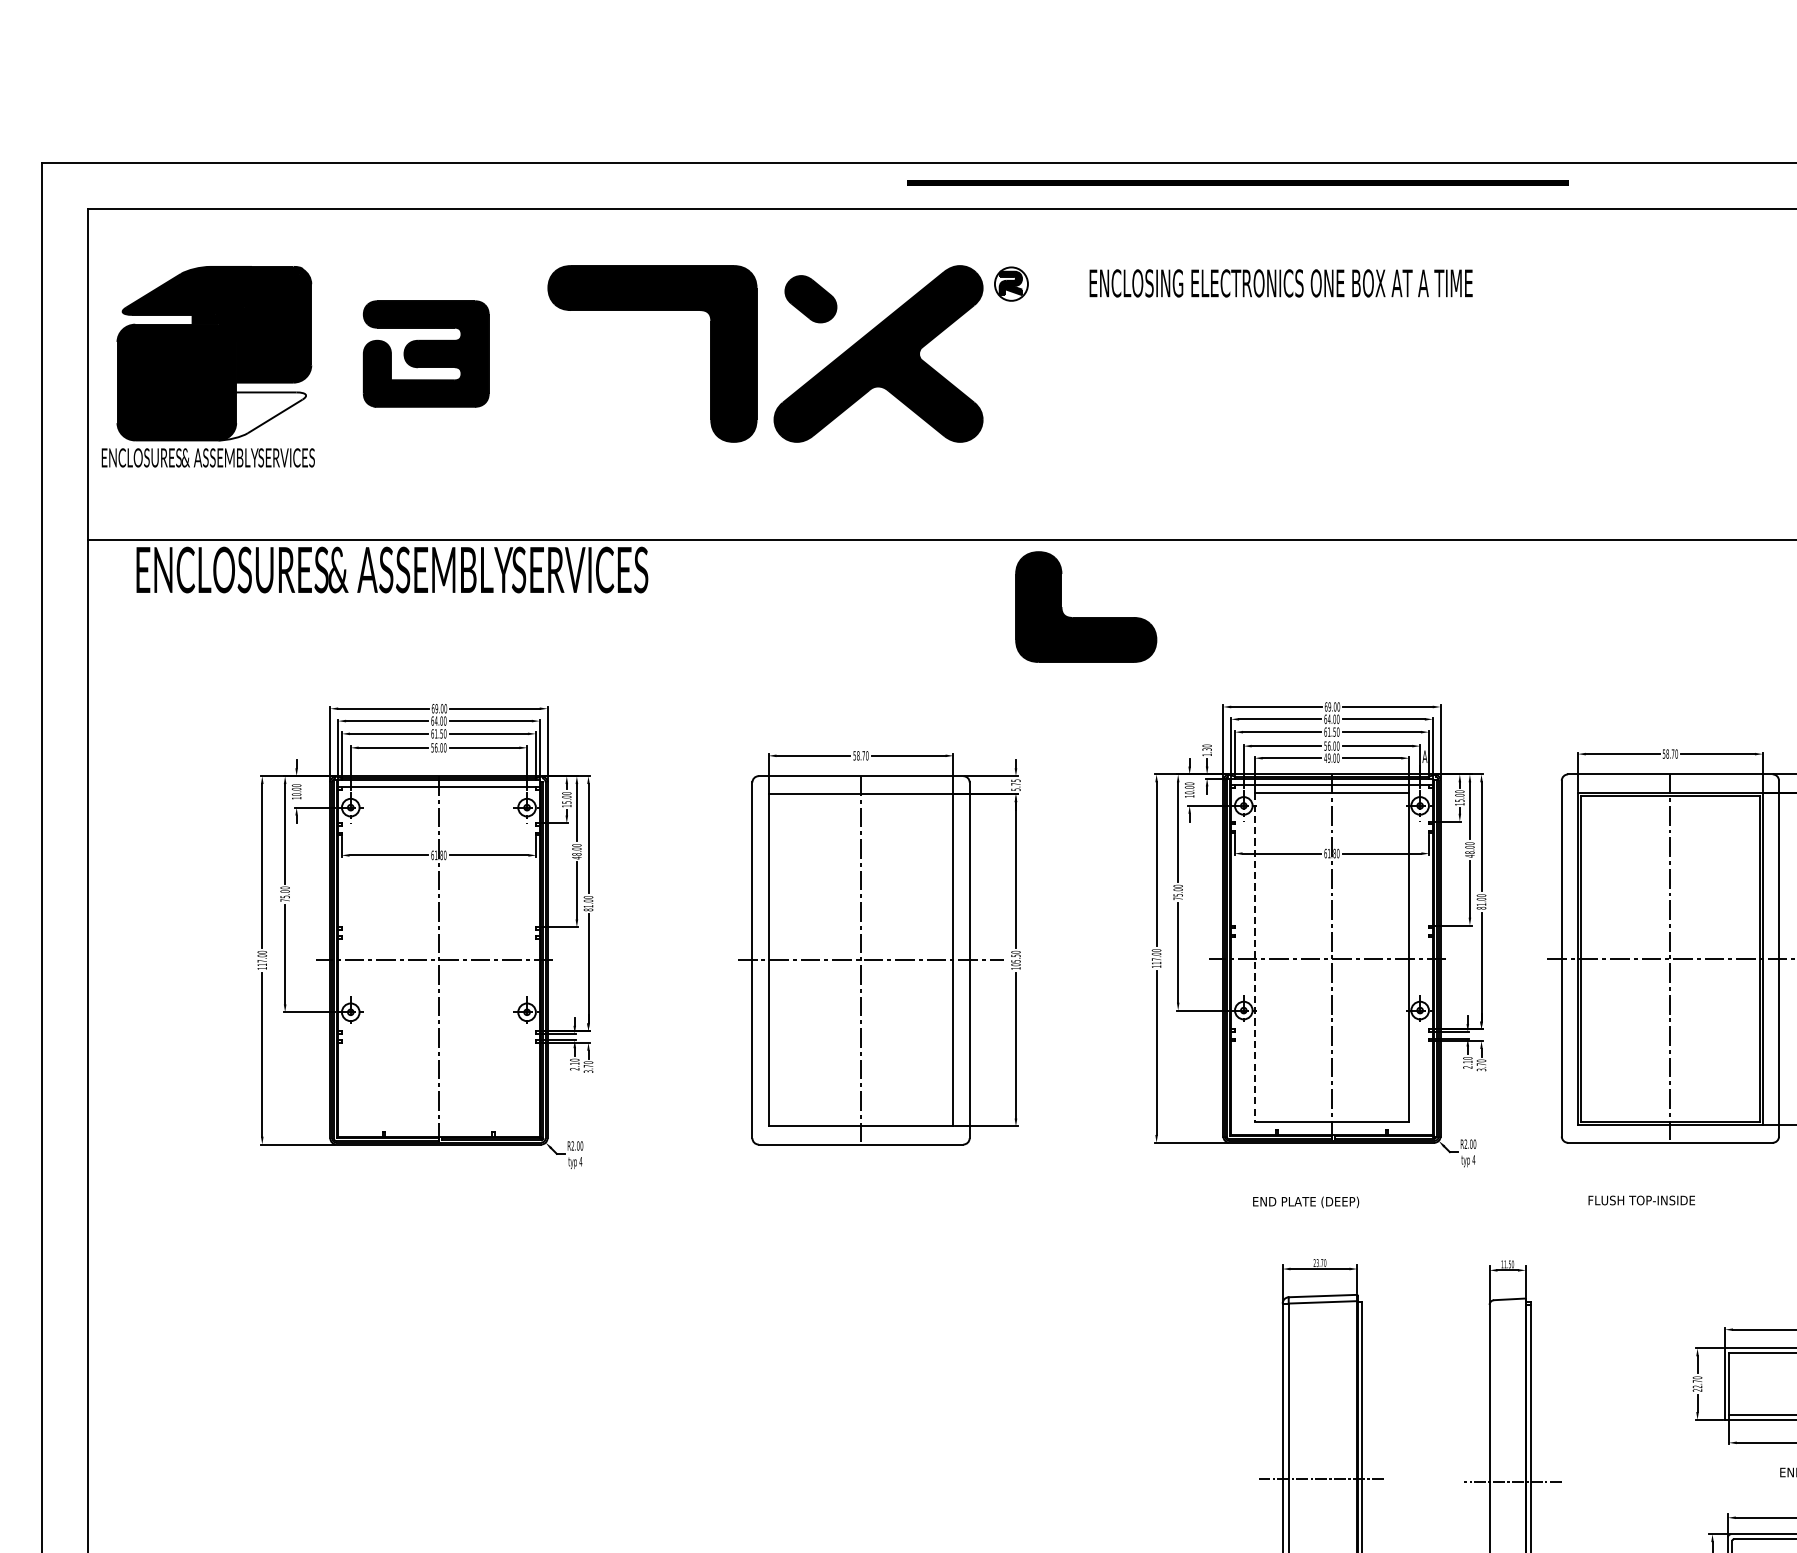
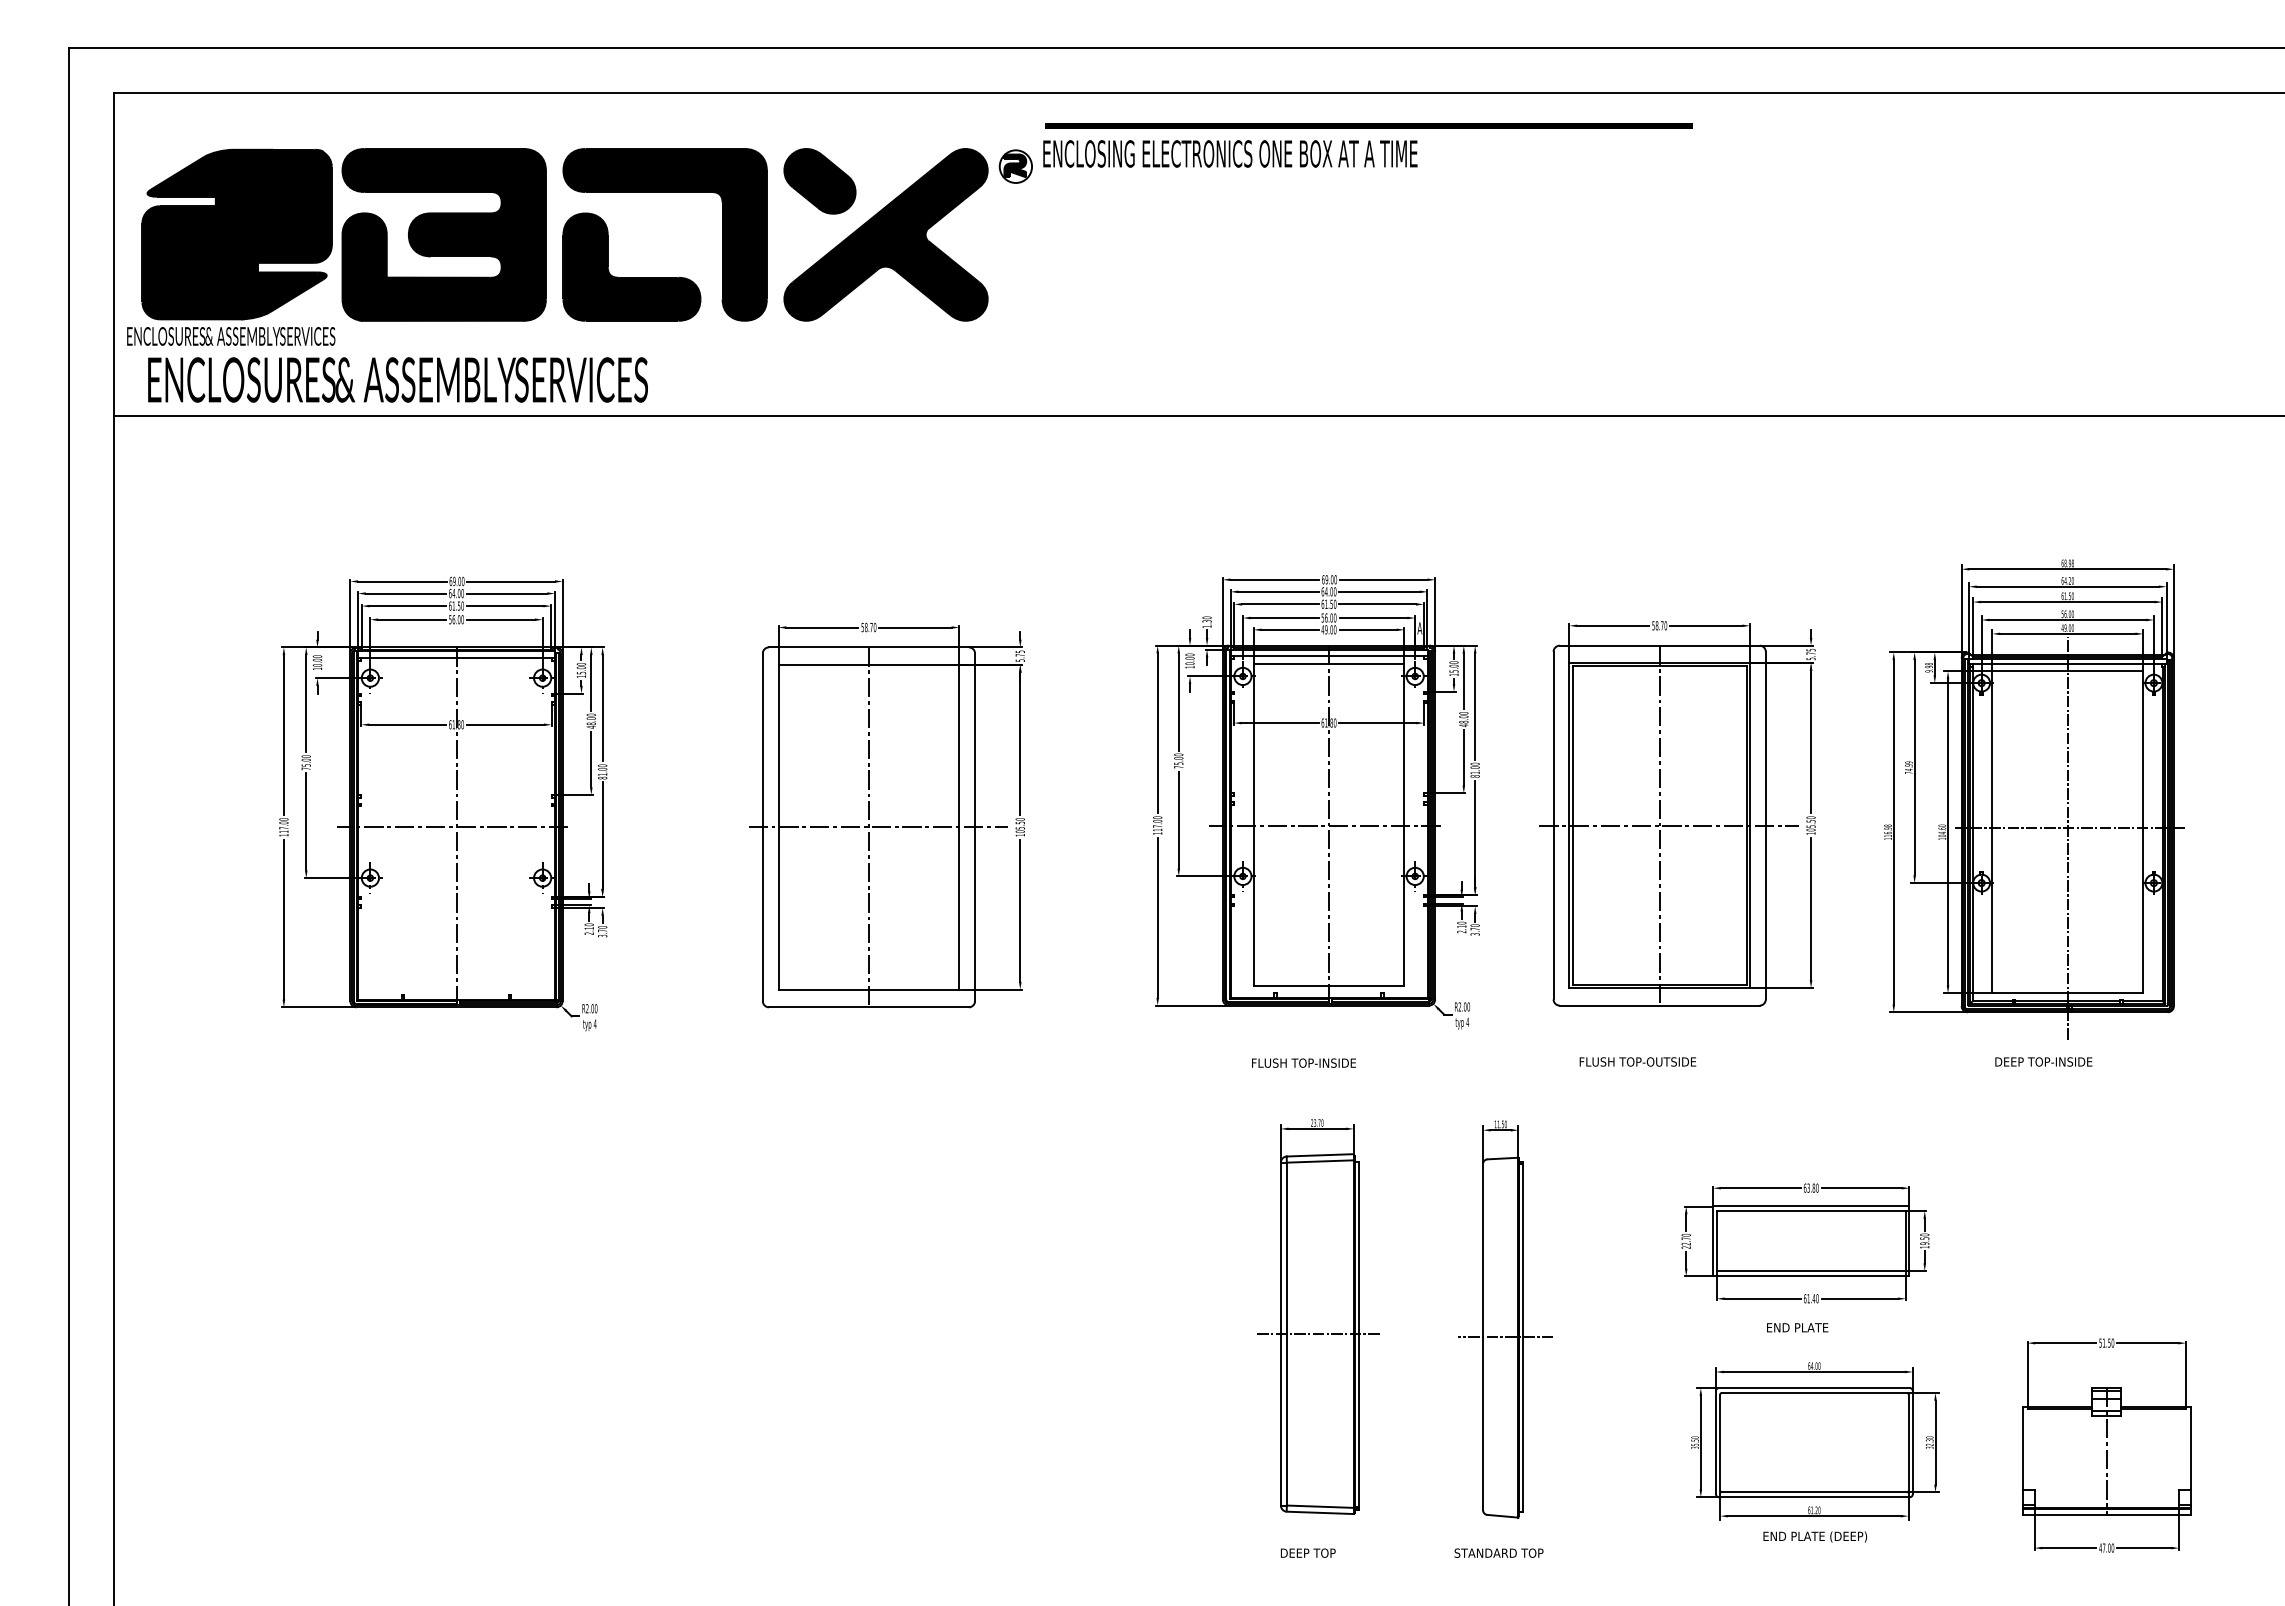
line: (1237, 182) -> (1368, 125), moved
text: (1281, 282) -> (1230, 153), moved
part: (810, 299) -> (819, 181), size x1.43
part: (425, 353) -> (443, 234), size x1.67
fill: (261, 416) -> (283, 295), added
text: (391, 569) -> (397, 379), moved
part: (1085, 617) -> (631, 277), moved
line: (1254, 957) -> (1253, 824), dashed -> solid
text: (1682, 1200) -> (1671, 1061), FLUSH TOP-INSIDE -> FLUSH TOP-OUTSIDE
text: (1306, 1202) -> (1304, 1063), END PLATE (DEEP) -> FLUSH TOP-INSIDE

